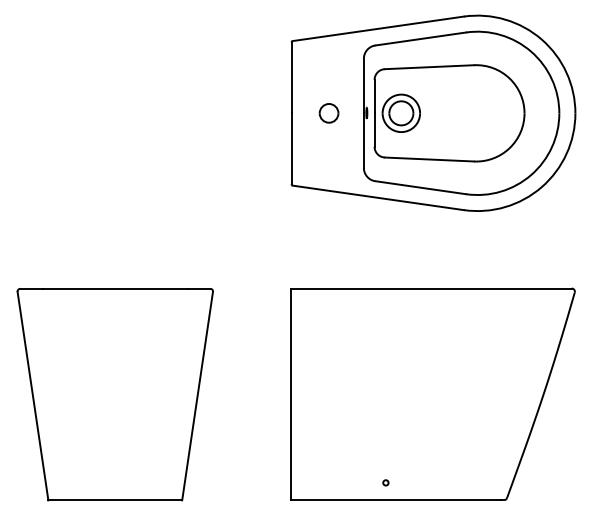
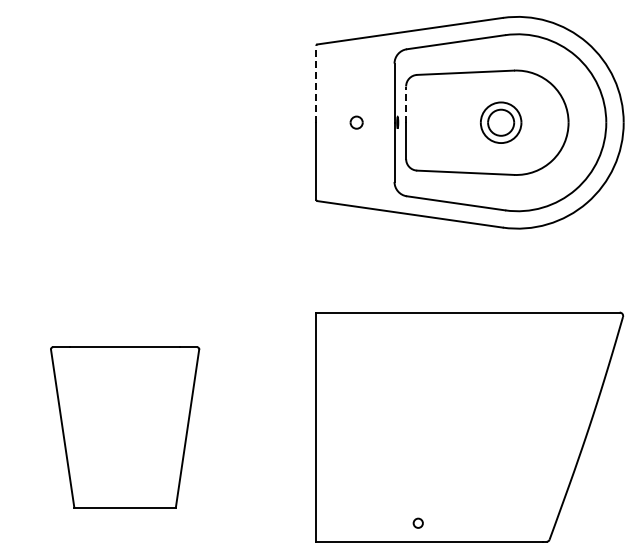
line: (291, 77) -> (316, 83), solid -> dashed
line: (374, 96) -> (406, 104), solid -> dashed
part: (328, 113) -> (356, 122), size x0.6
part: (401, 113) -> (501, 122), moved
part: (114, 394) -> (124, 427), size x0.7
circle: (386, 482) -> (418, 522), size x1.6

